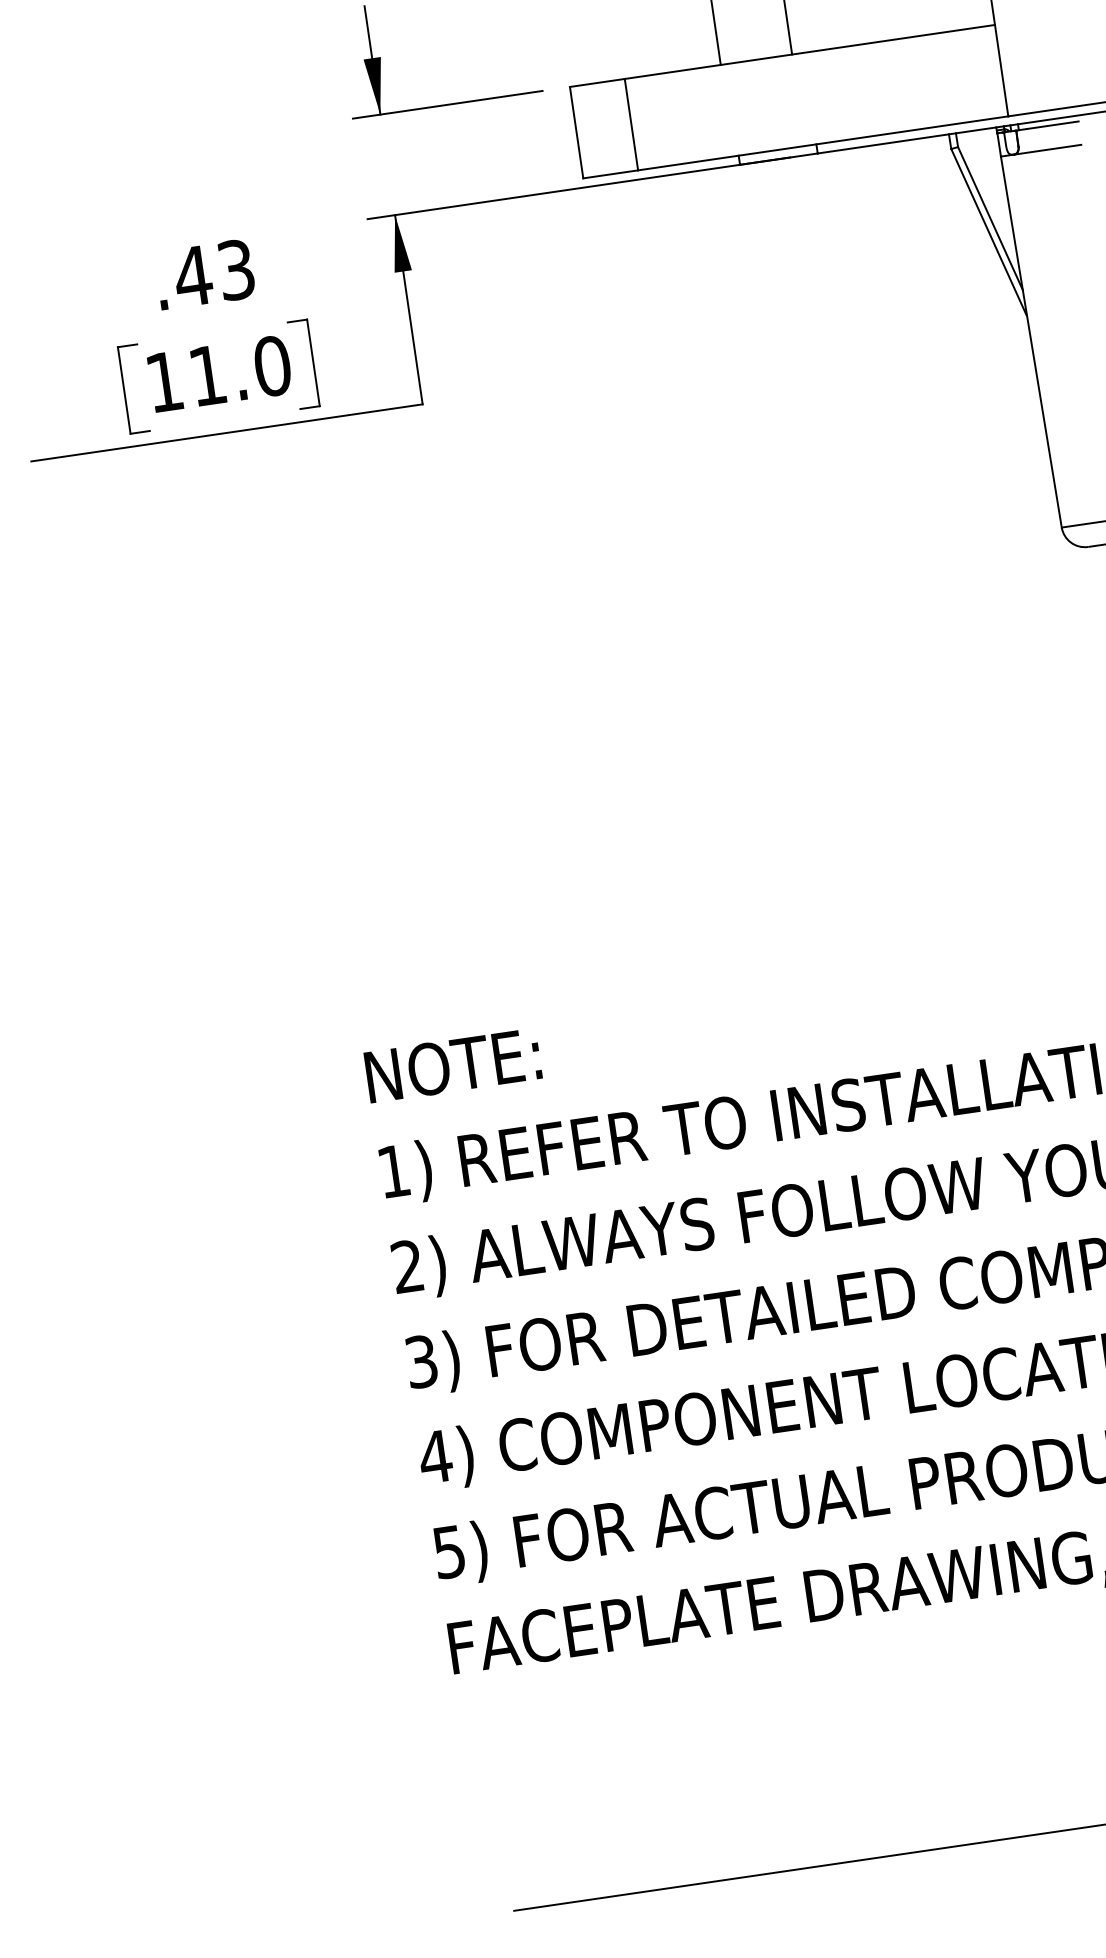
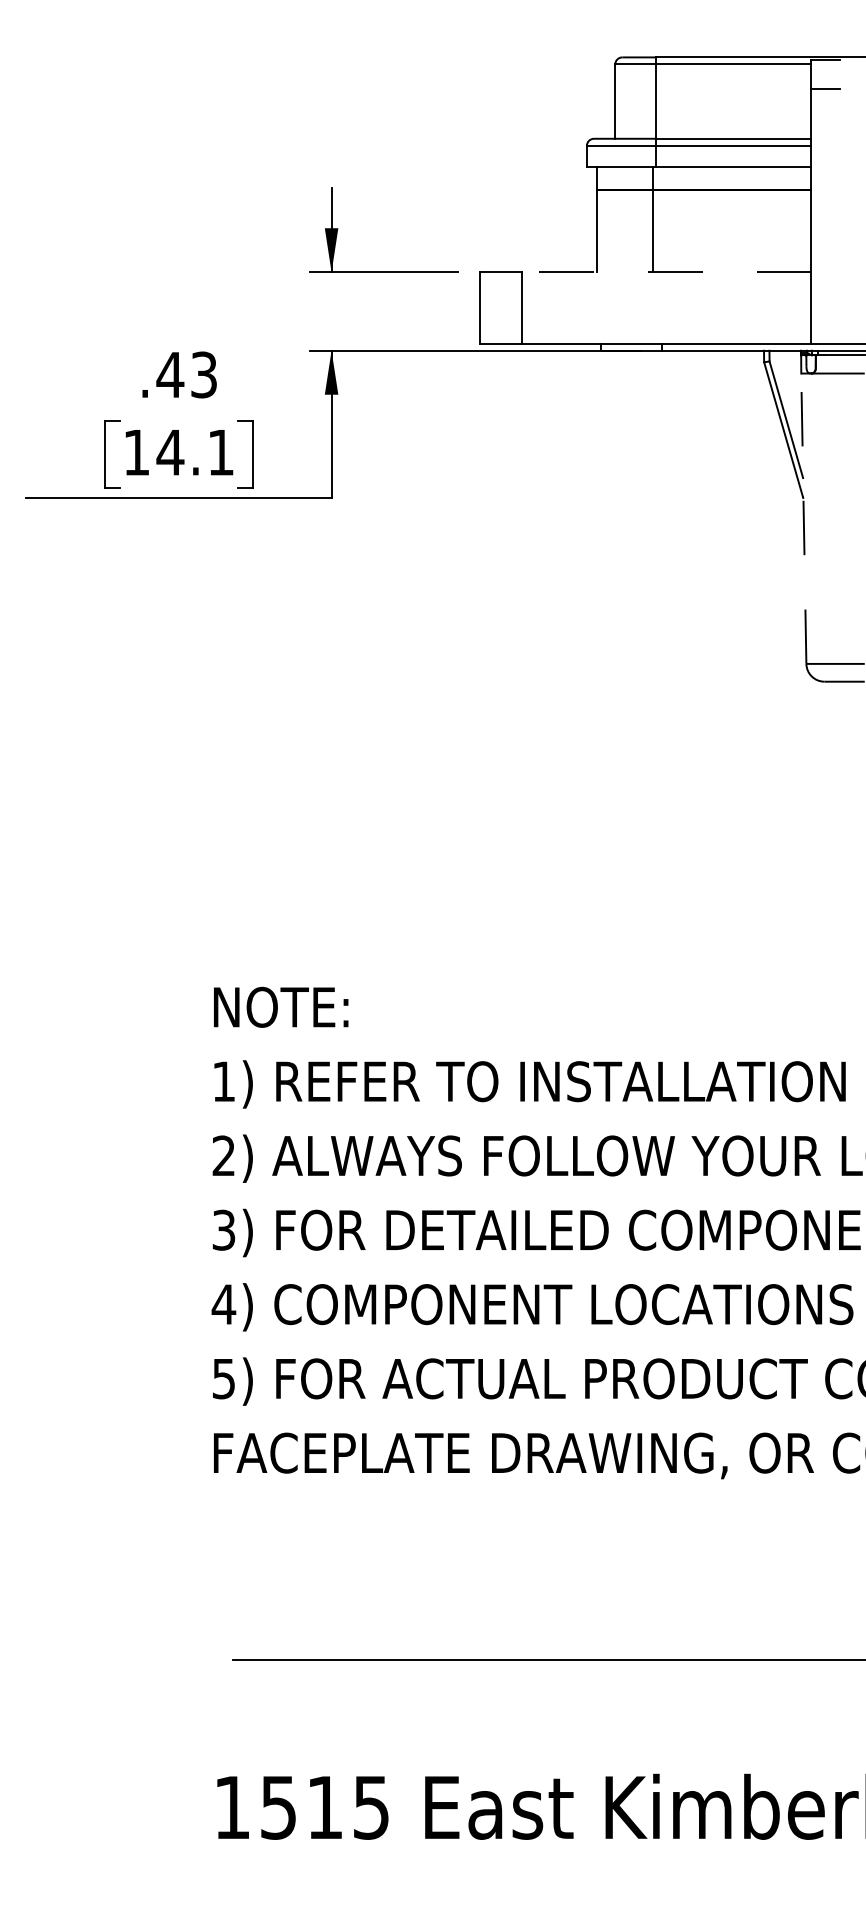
line: (809, 52) -> (666, 272), solid -> dashed
line: (1030, 341) -> (803, 518), solid -> dashed
text: (239, 370) -> (195, 452), 11.0 -> 14.1

